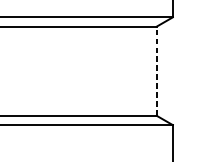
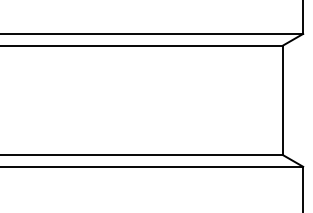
line: (156, 71) -> (283, 100), dashed -> solid

